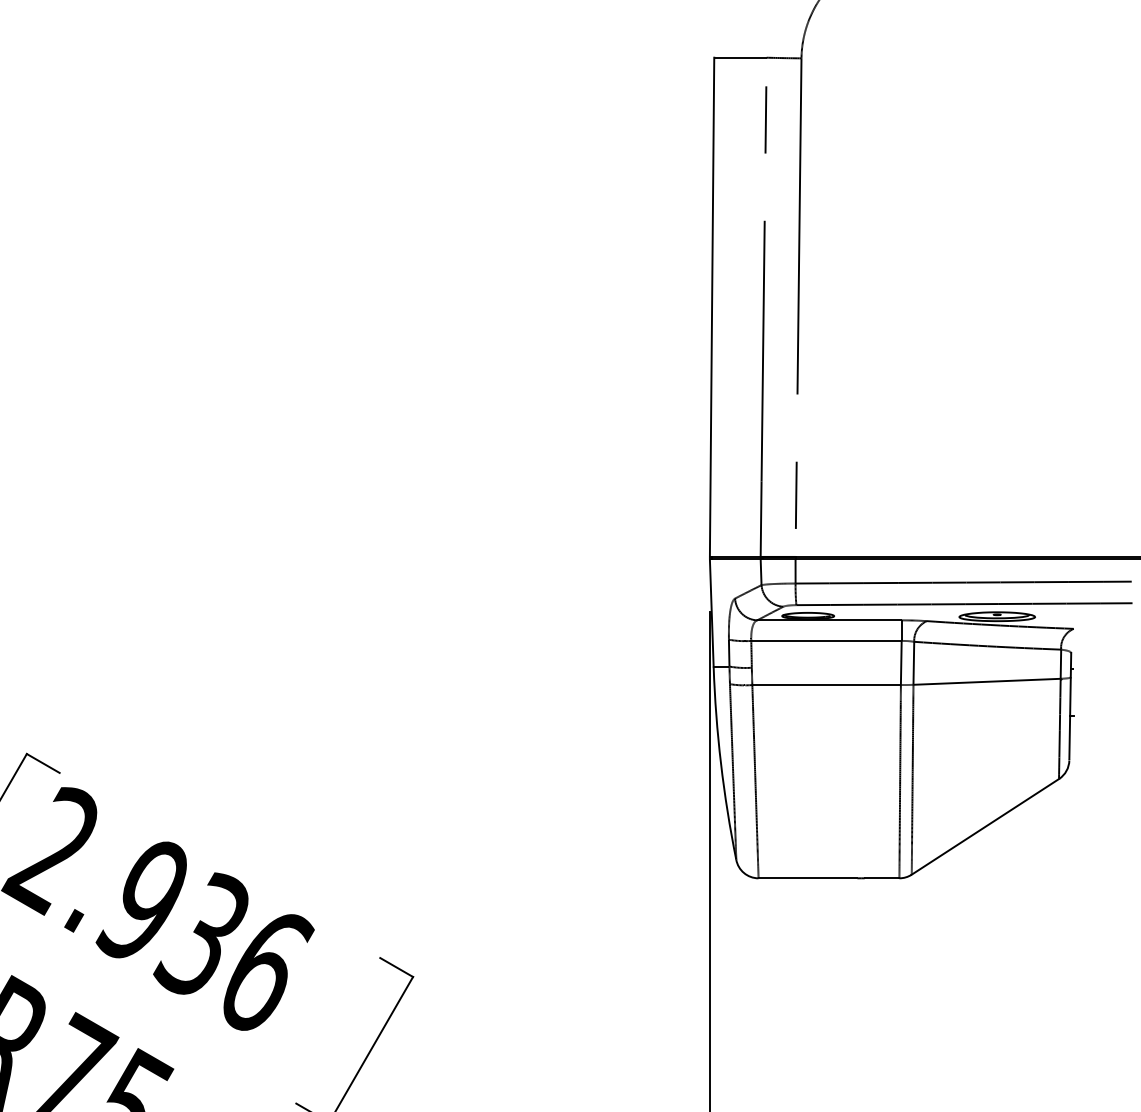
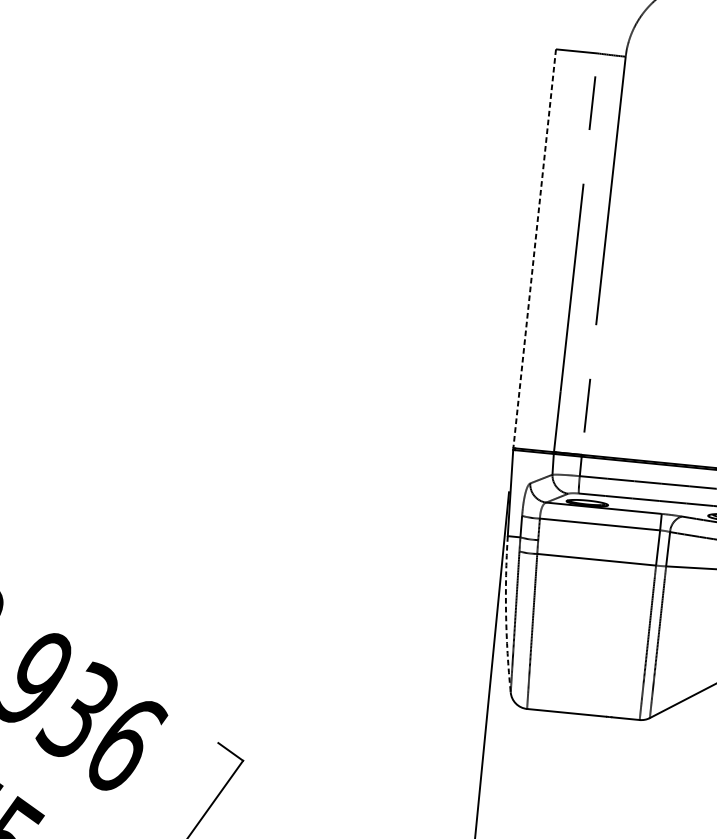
line: (712, 307) -> (535, 248), solid -> dashed
arc: (721, 763) -> (506, 614), solid -> dashed

